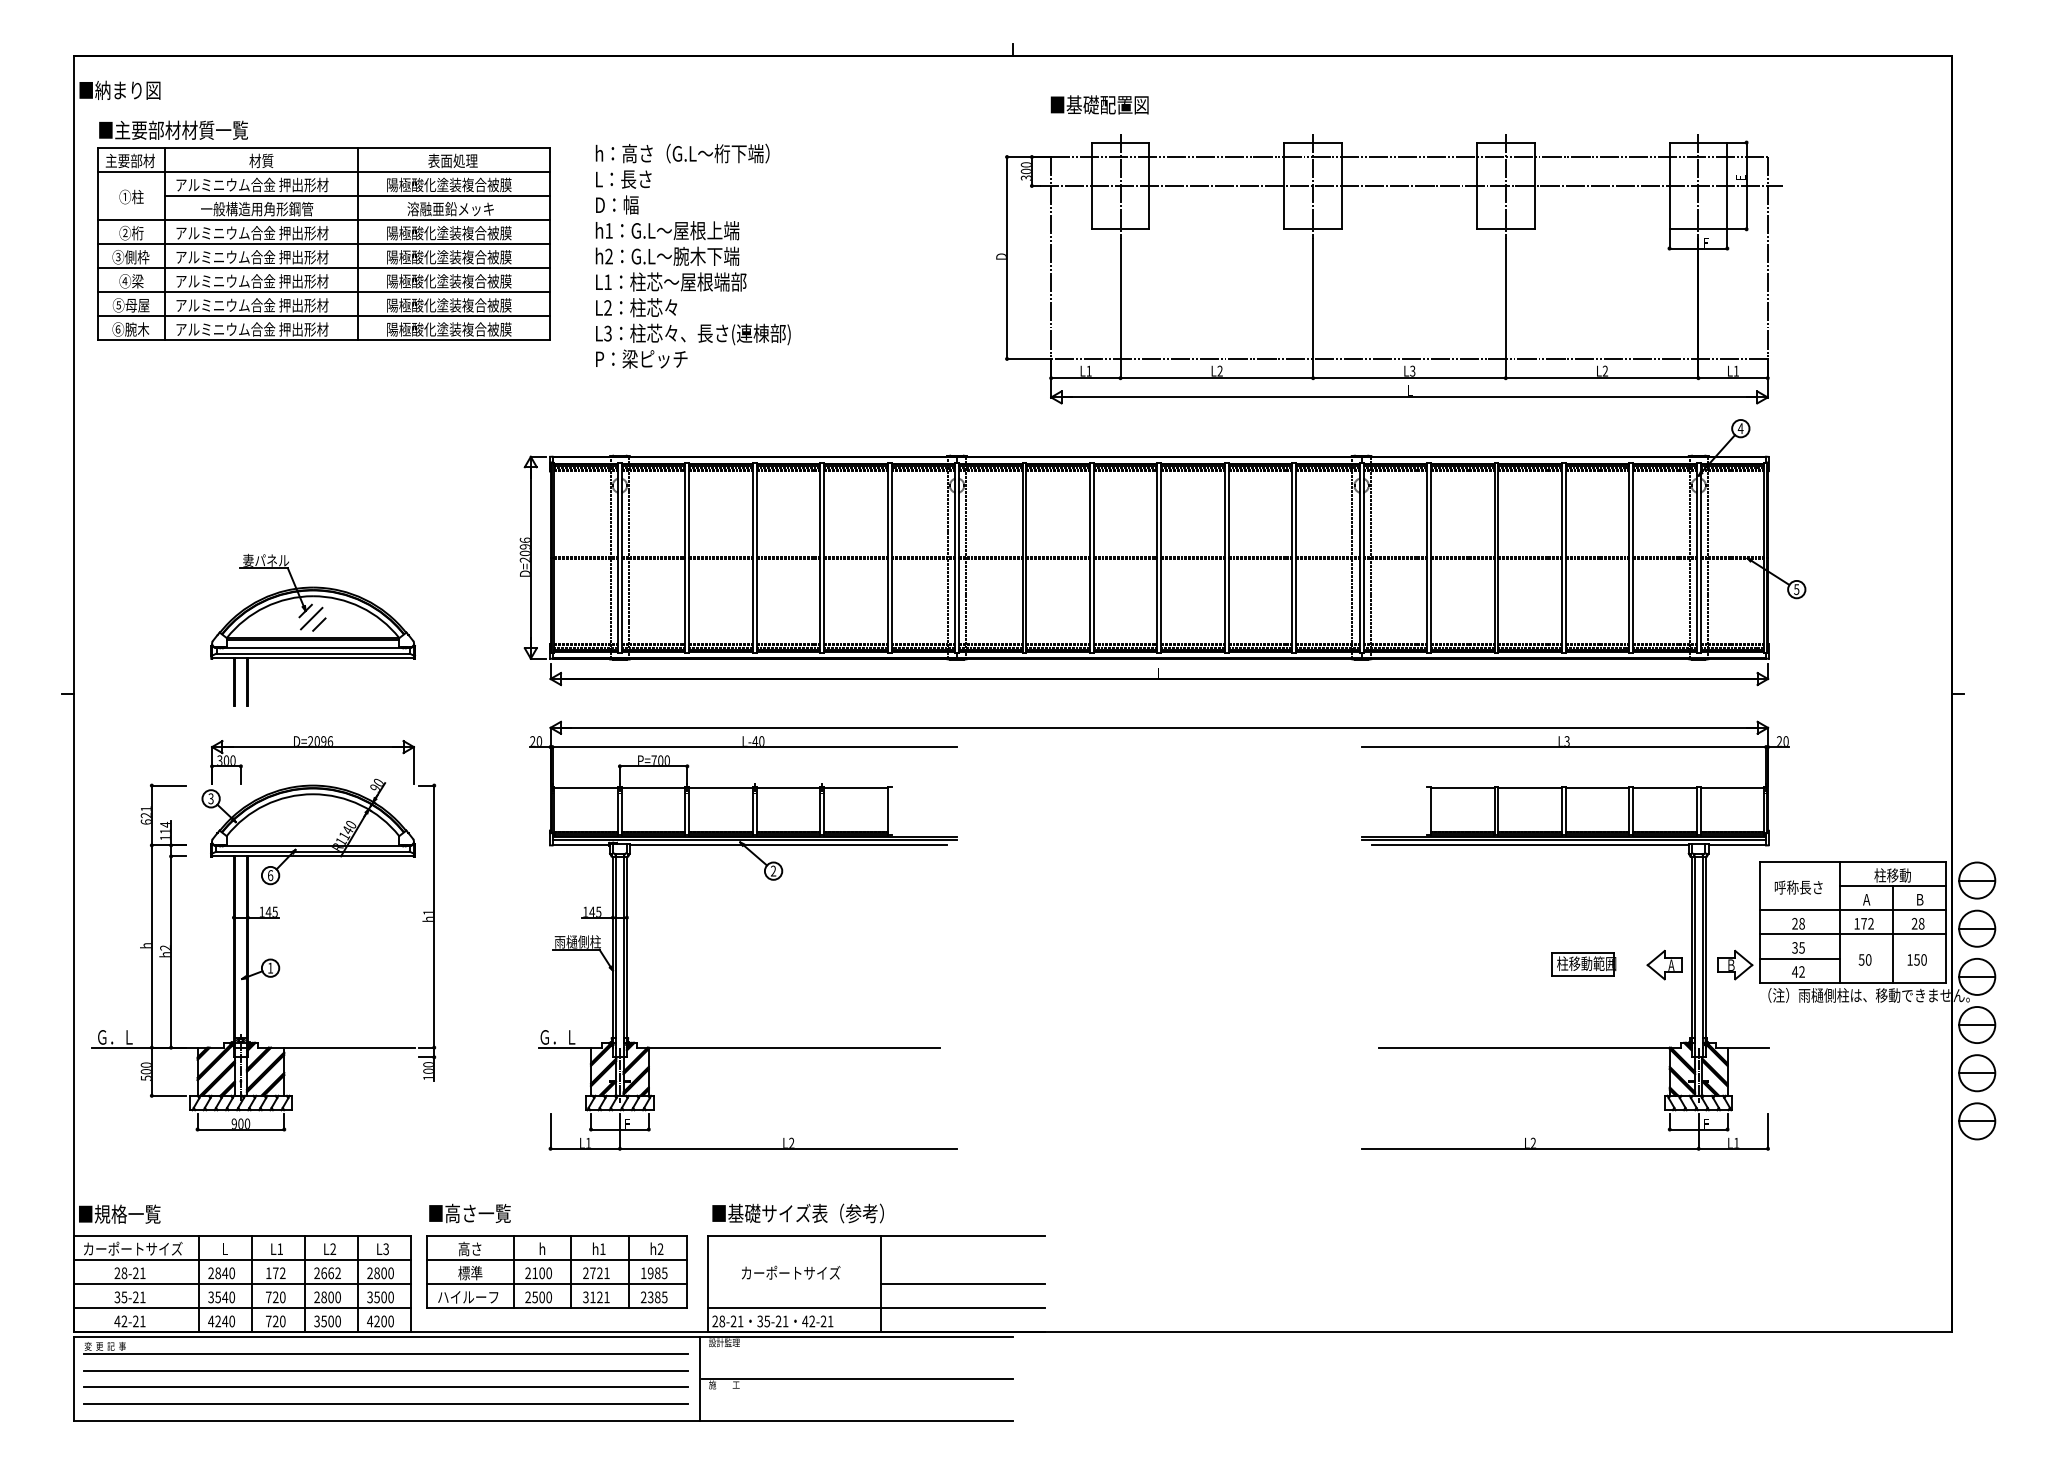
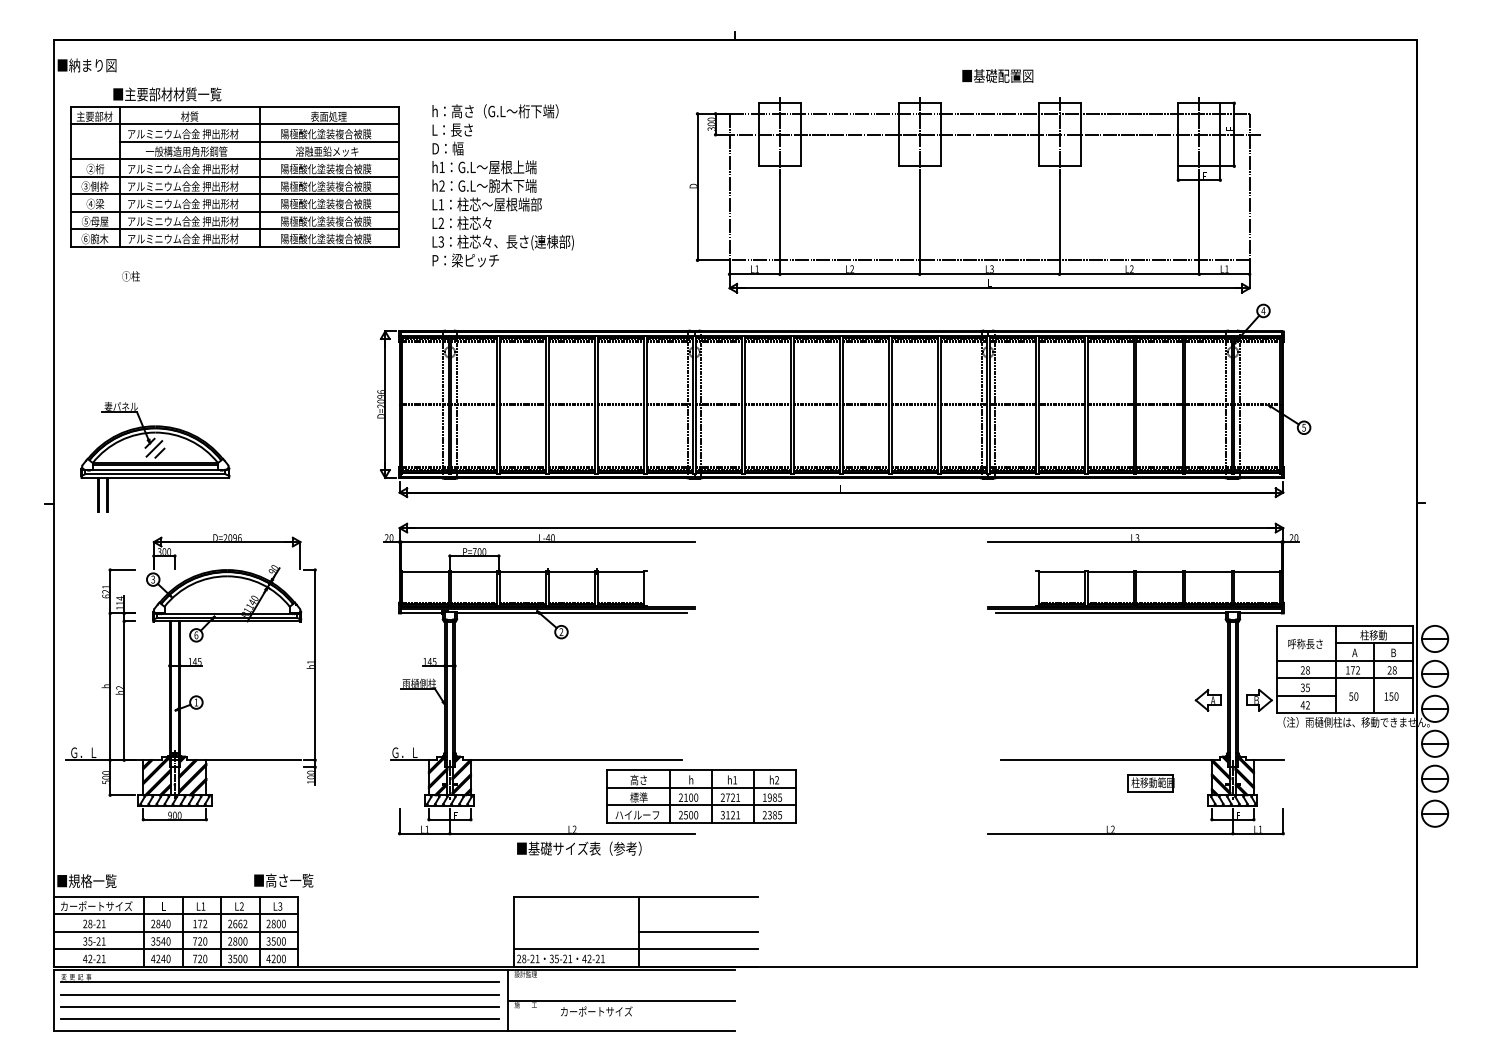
text: (1099, 104) -> (997, 75), moved
text: (173, 129) -> (167, 93), moved
text: (131, 196) -> (131, 276), moved
part: (1342, 229) -> (941, 166), moved
part: (312, 629) -> (154, 456), moved
part: (1583, 964) -> (1150, 783), moved
text: (469, 1213) -> (283, 880), moved
text: (797, 1213) -> (578, 848), moved
part: (556, 1271) -> (701, 796), moved
text: (791, 1272) -> (596, 1011), moved

